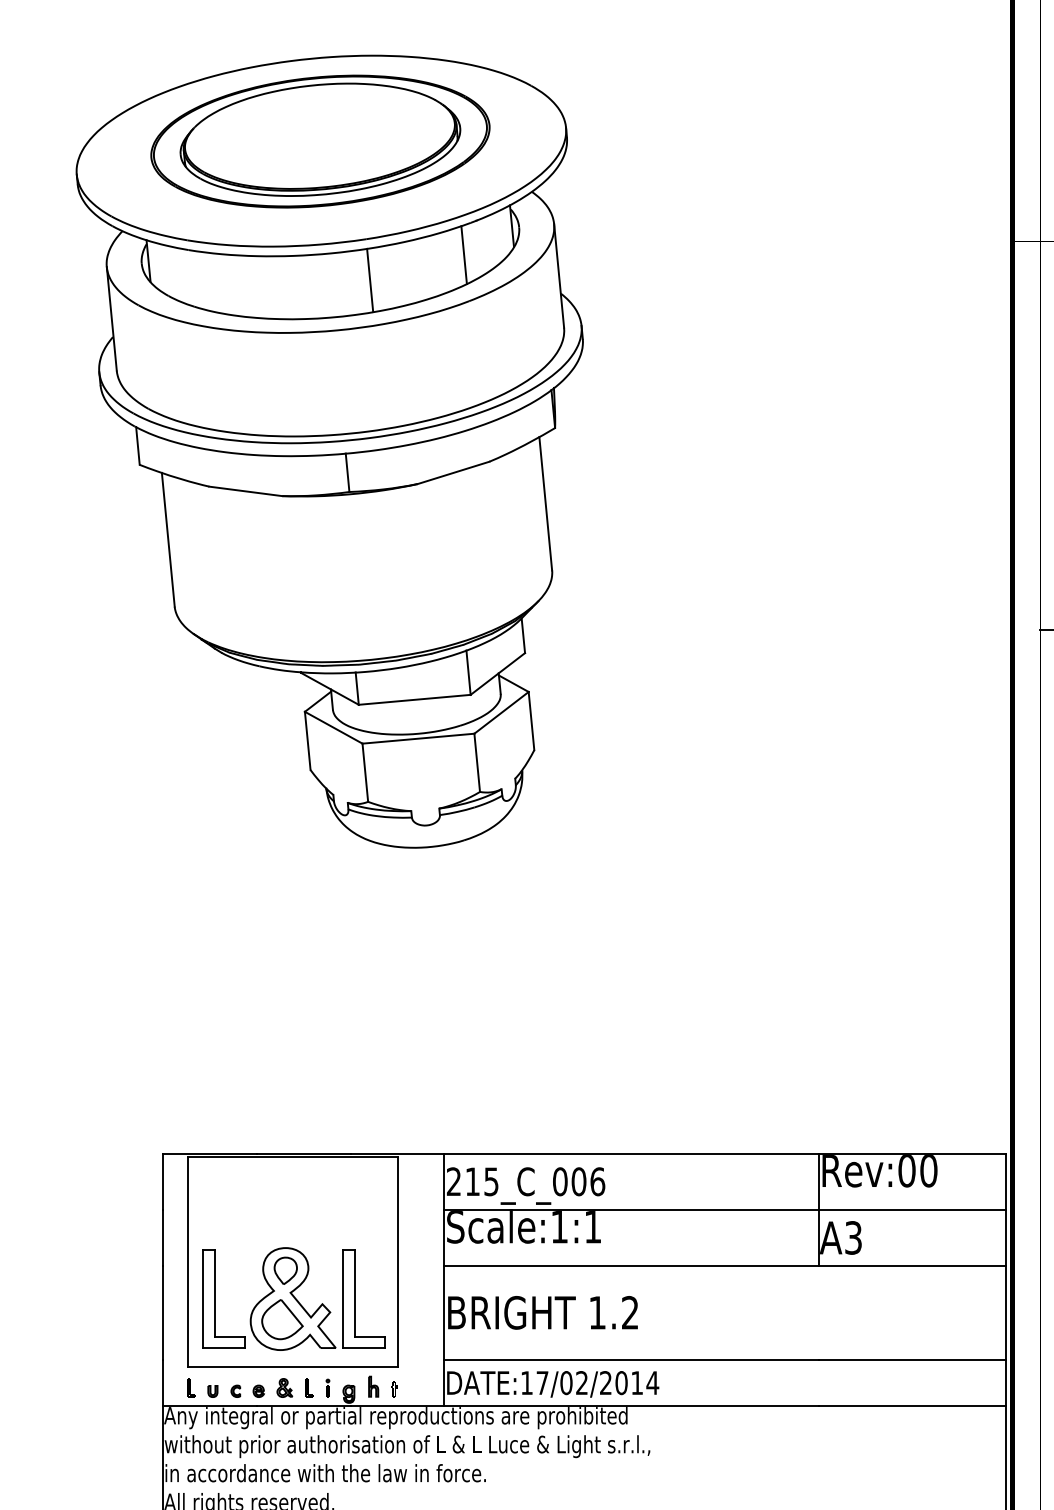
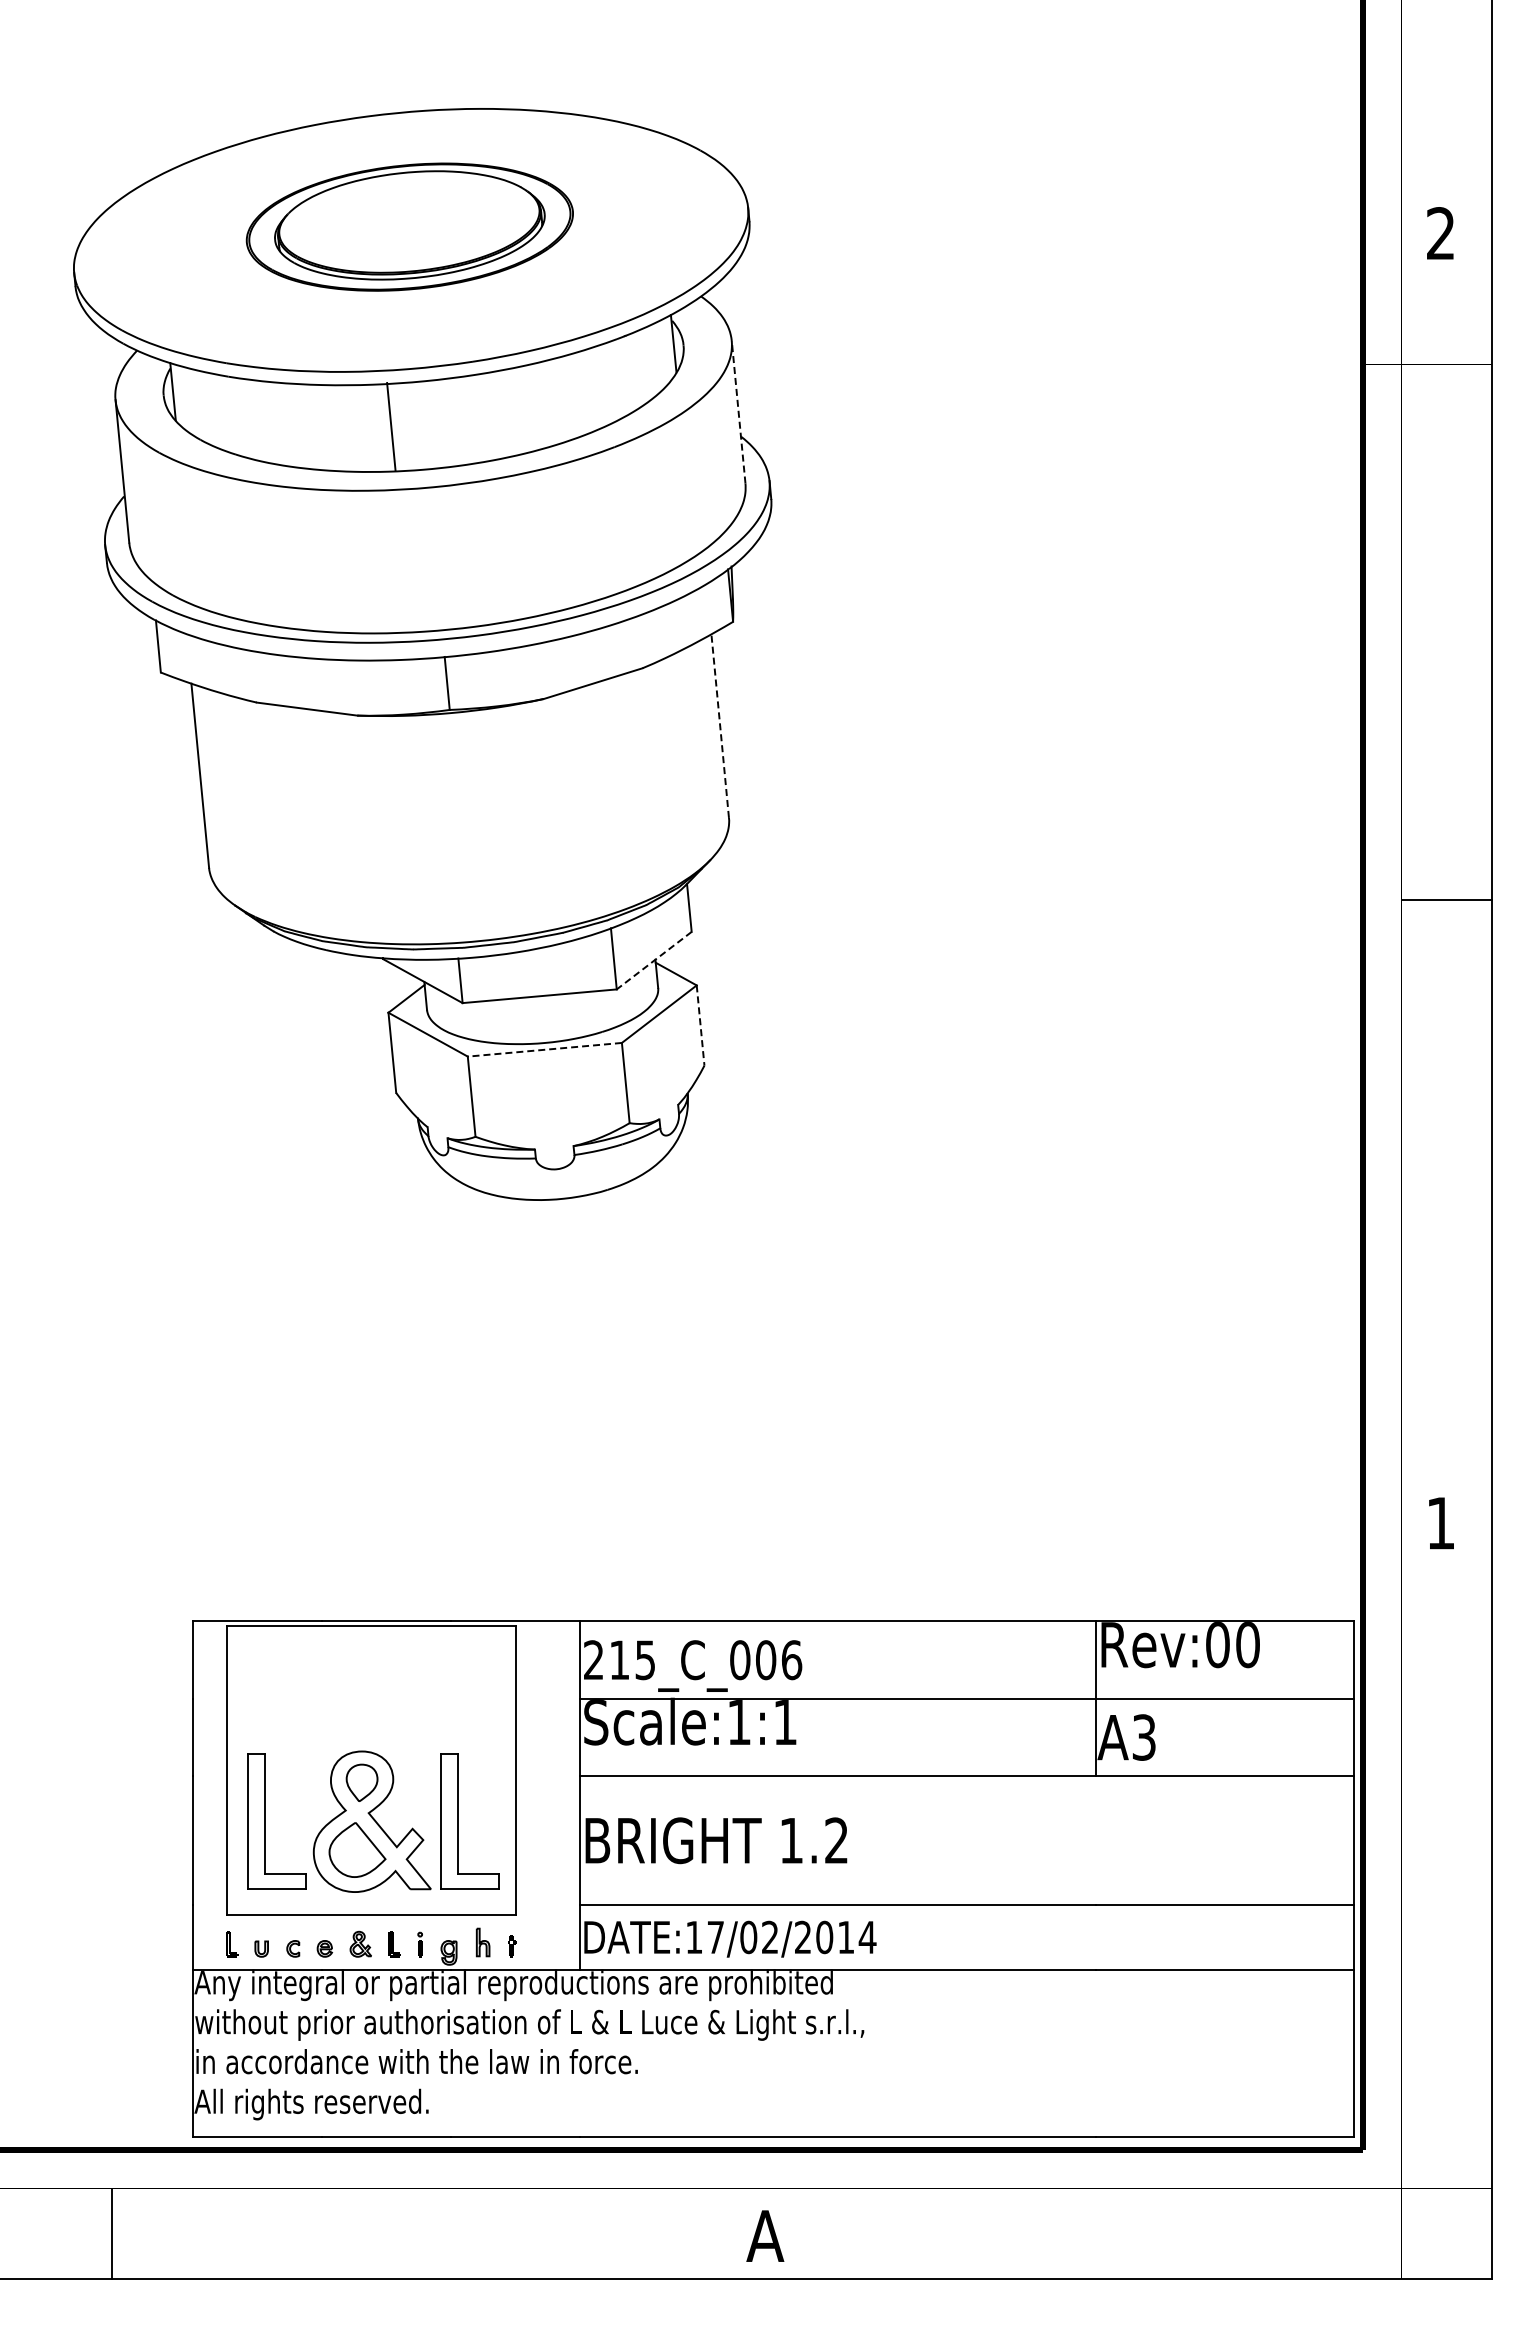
part: (320, 141) -> (409, 226), size x0.7
line: (463, 255) -> (607, 383), removed
line: (559, 276) -> (738, 412), solid -> dashed
line: (370, 280) -> (391, 426), moved
line: (545, 503) -> (720, 725), solid -> dashed
line: (497, 673) -> (653, 960), solid -> dashed
line: (531, 721) -> (700, 1026), solid -> dashed
line: (418, 738) -> (544, 1049), solid -> dashed

